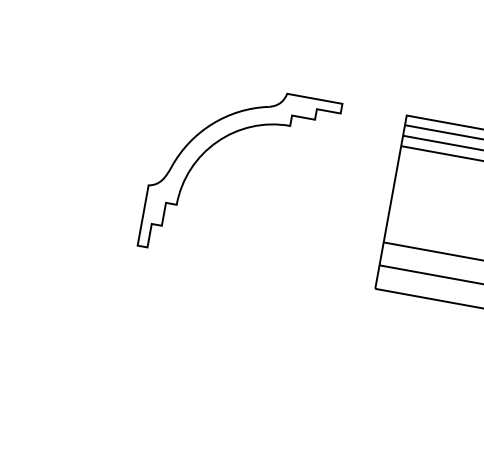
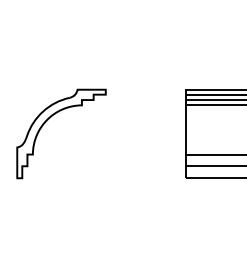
part: (219, 143) -> (48, 120), moved

